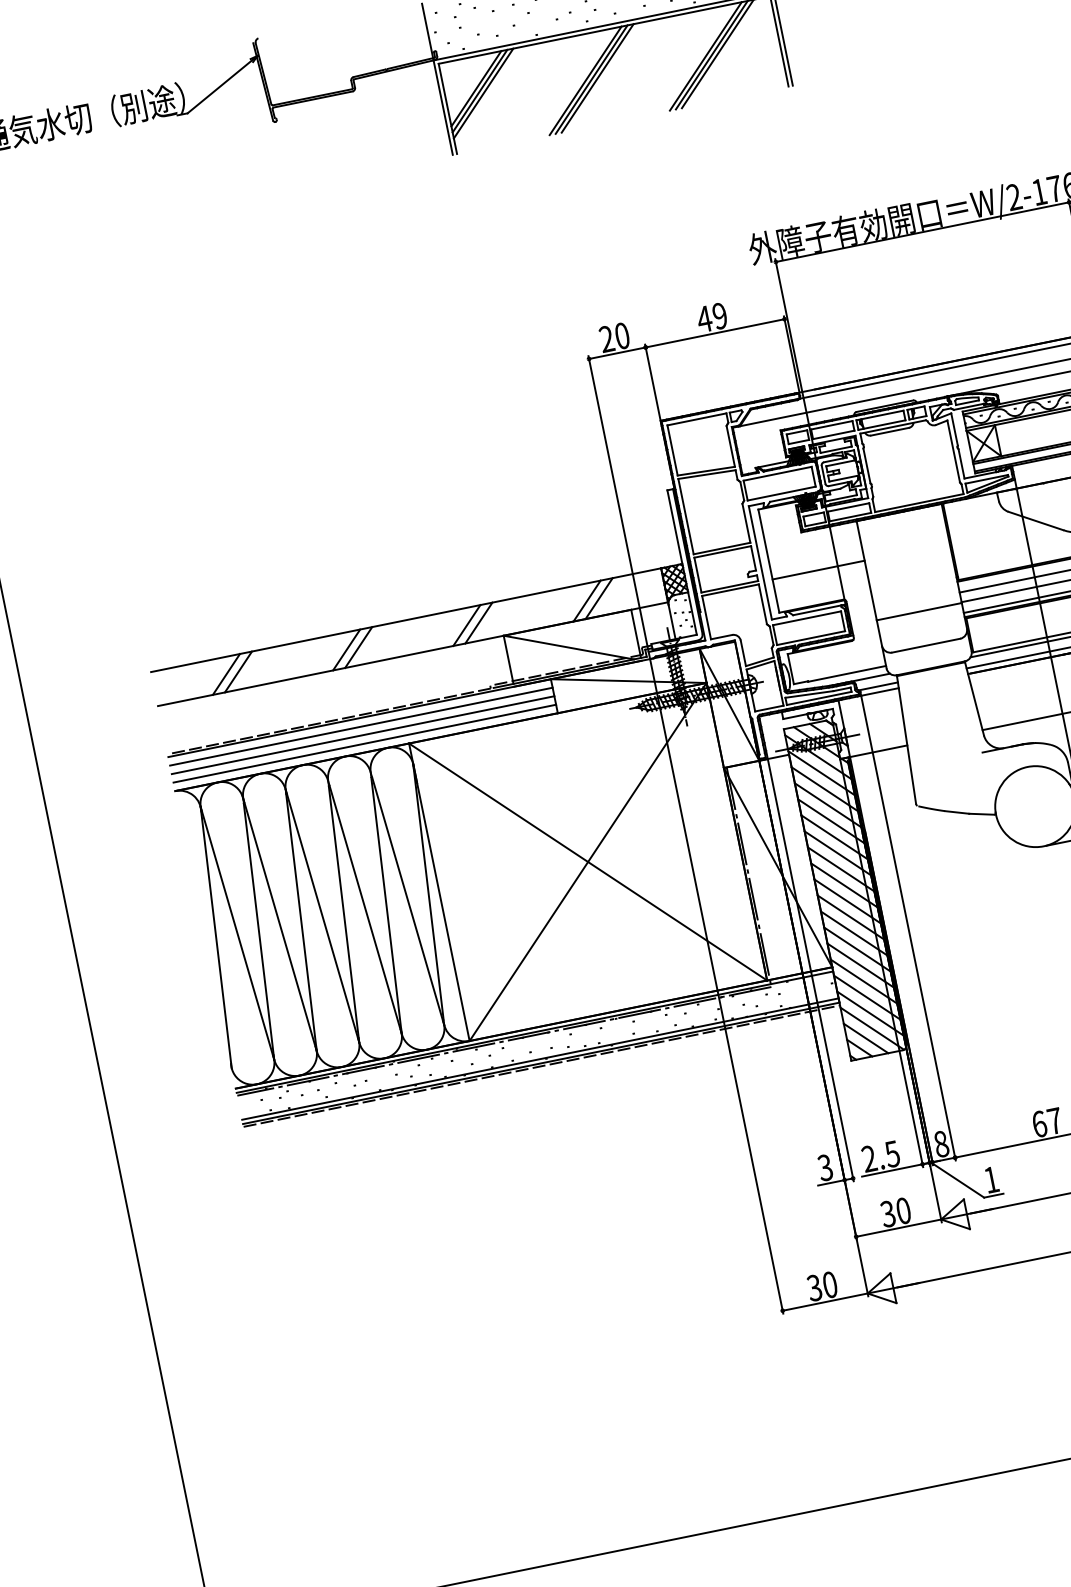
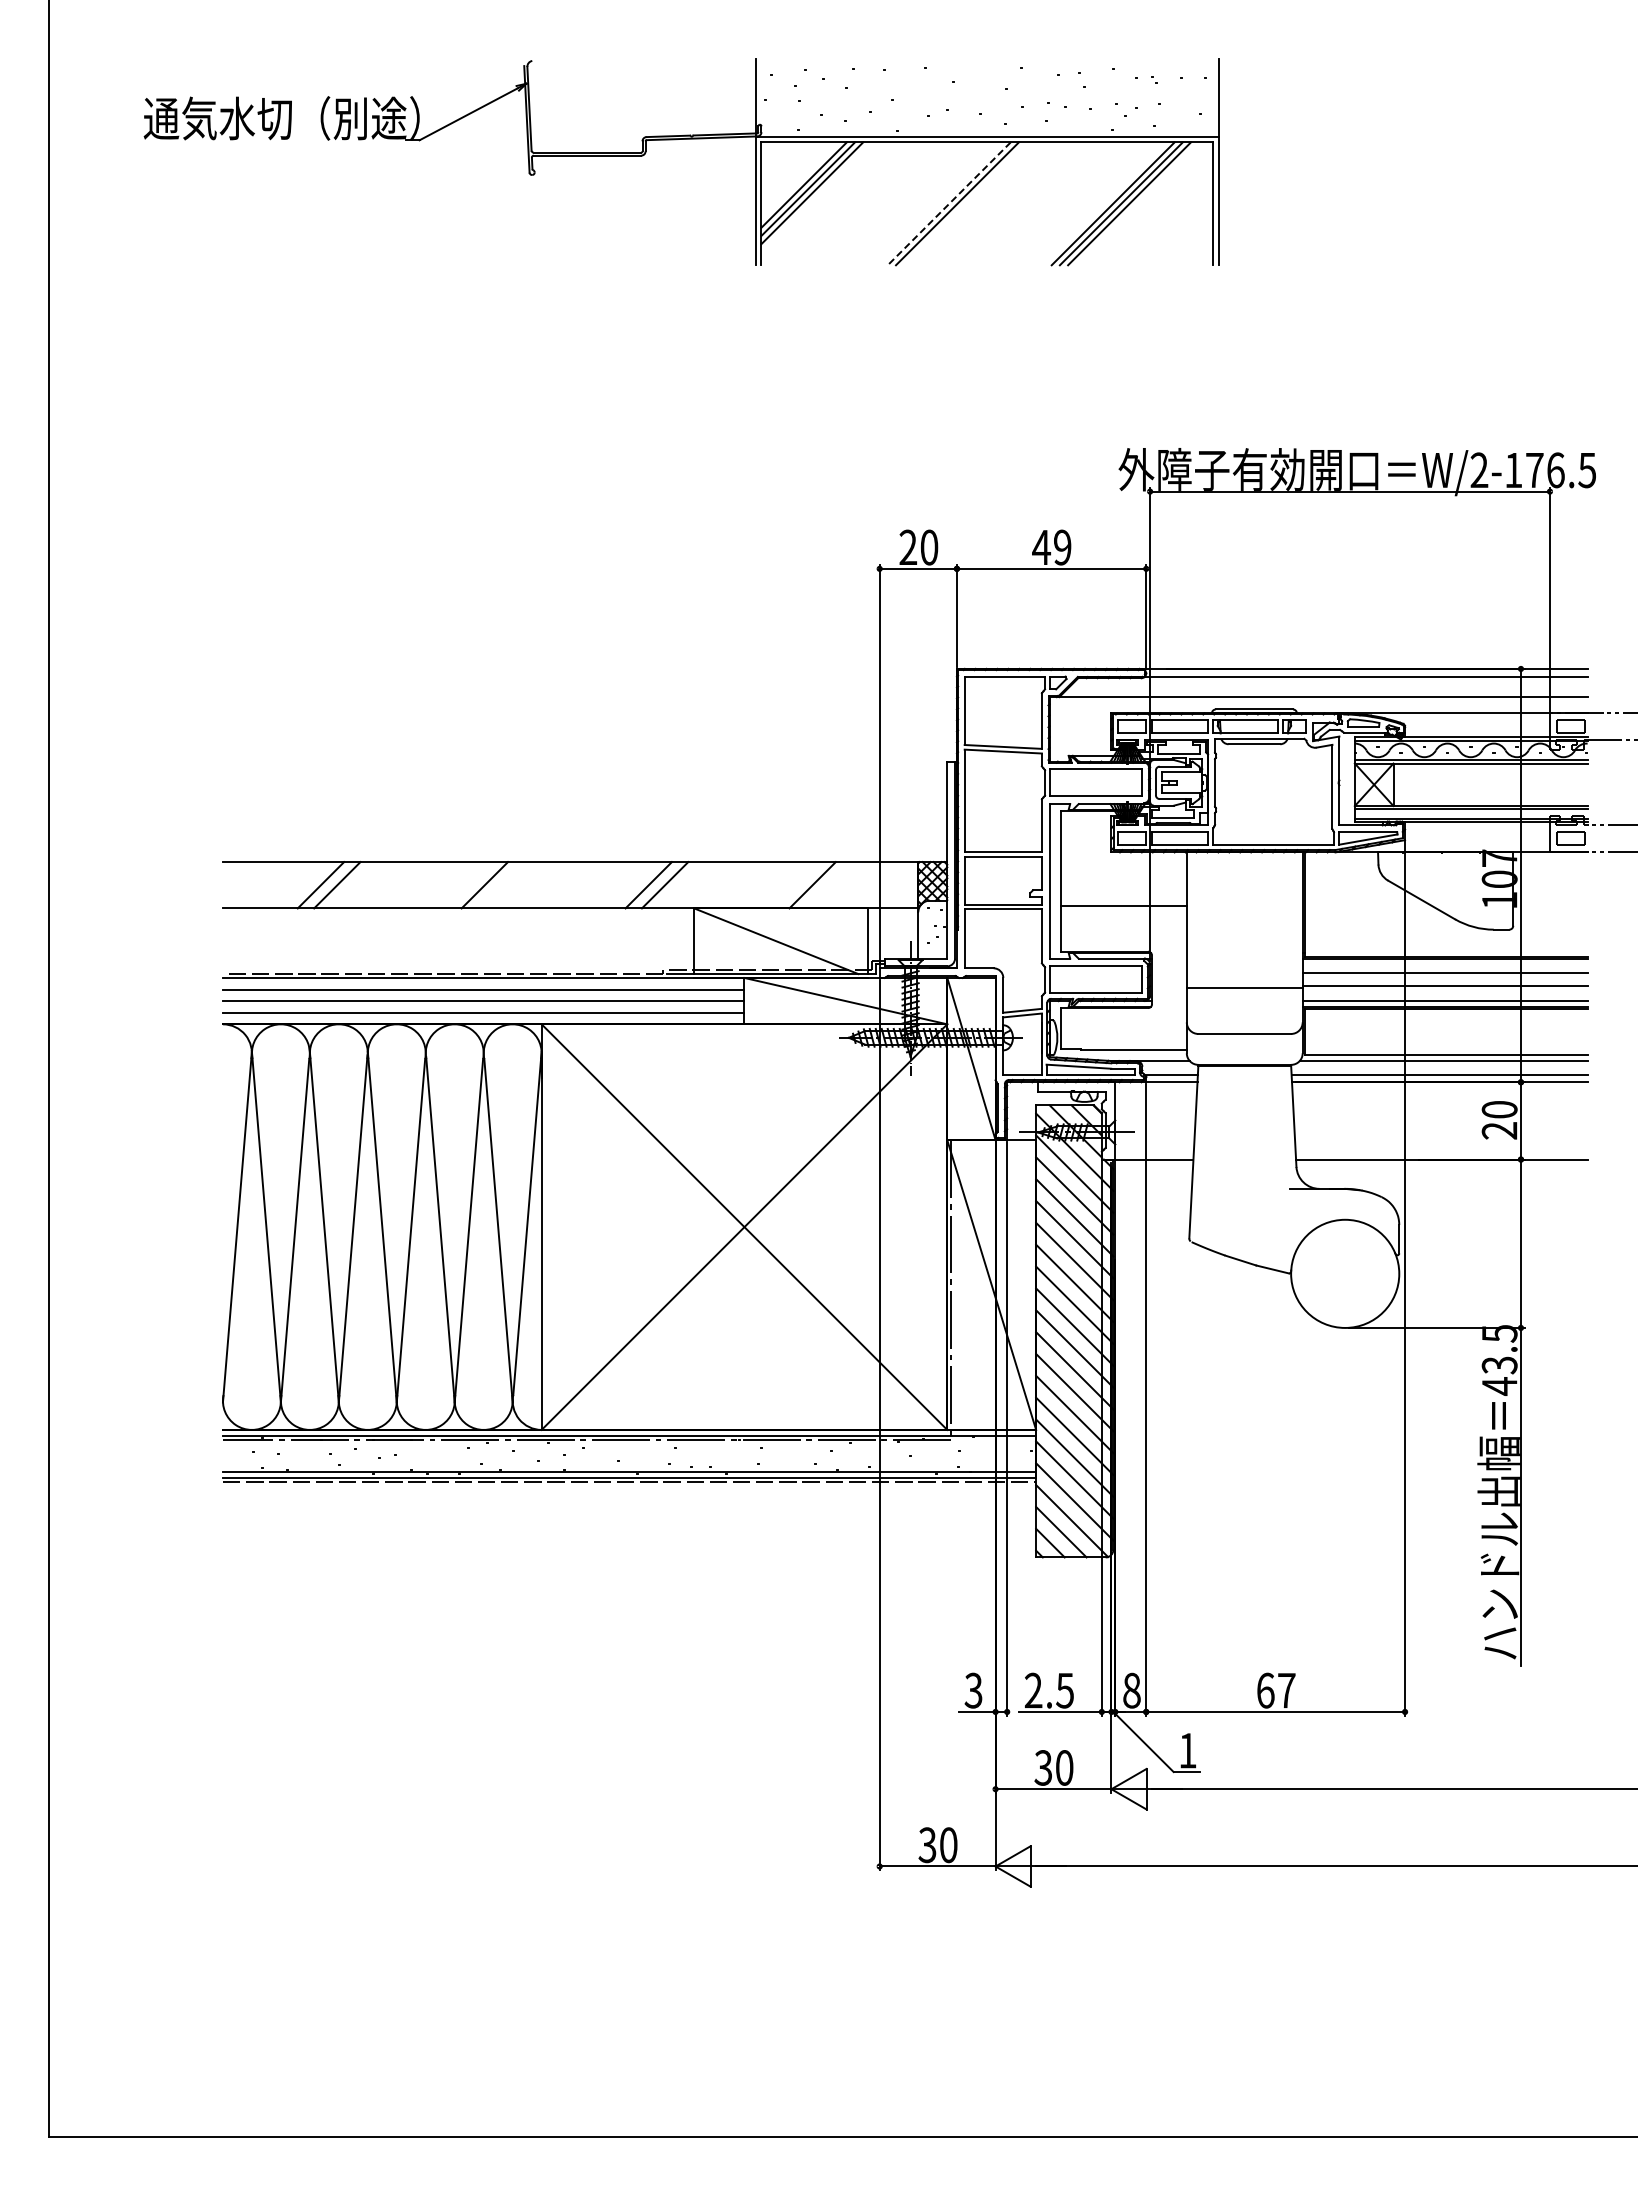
line: (597, 78) -> (965, 203), removed
line: (585, 80) -> (949, 203), solid -> dashed
line: (598, 598) -> (828, 885), removed
line: (358, 647) -> (501, 885), removed

